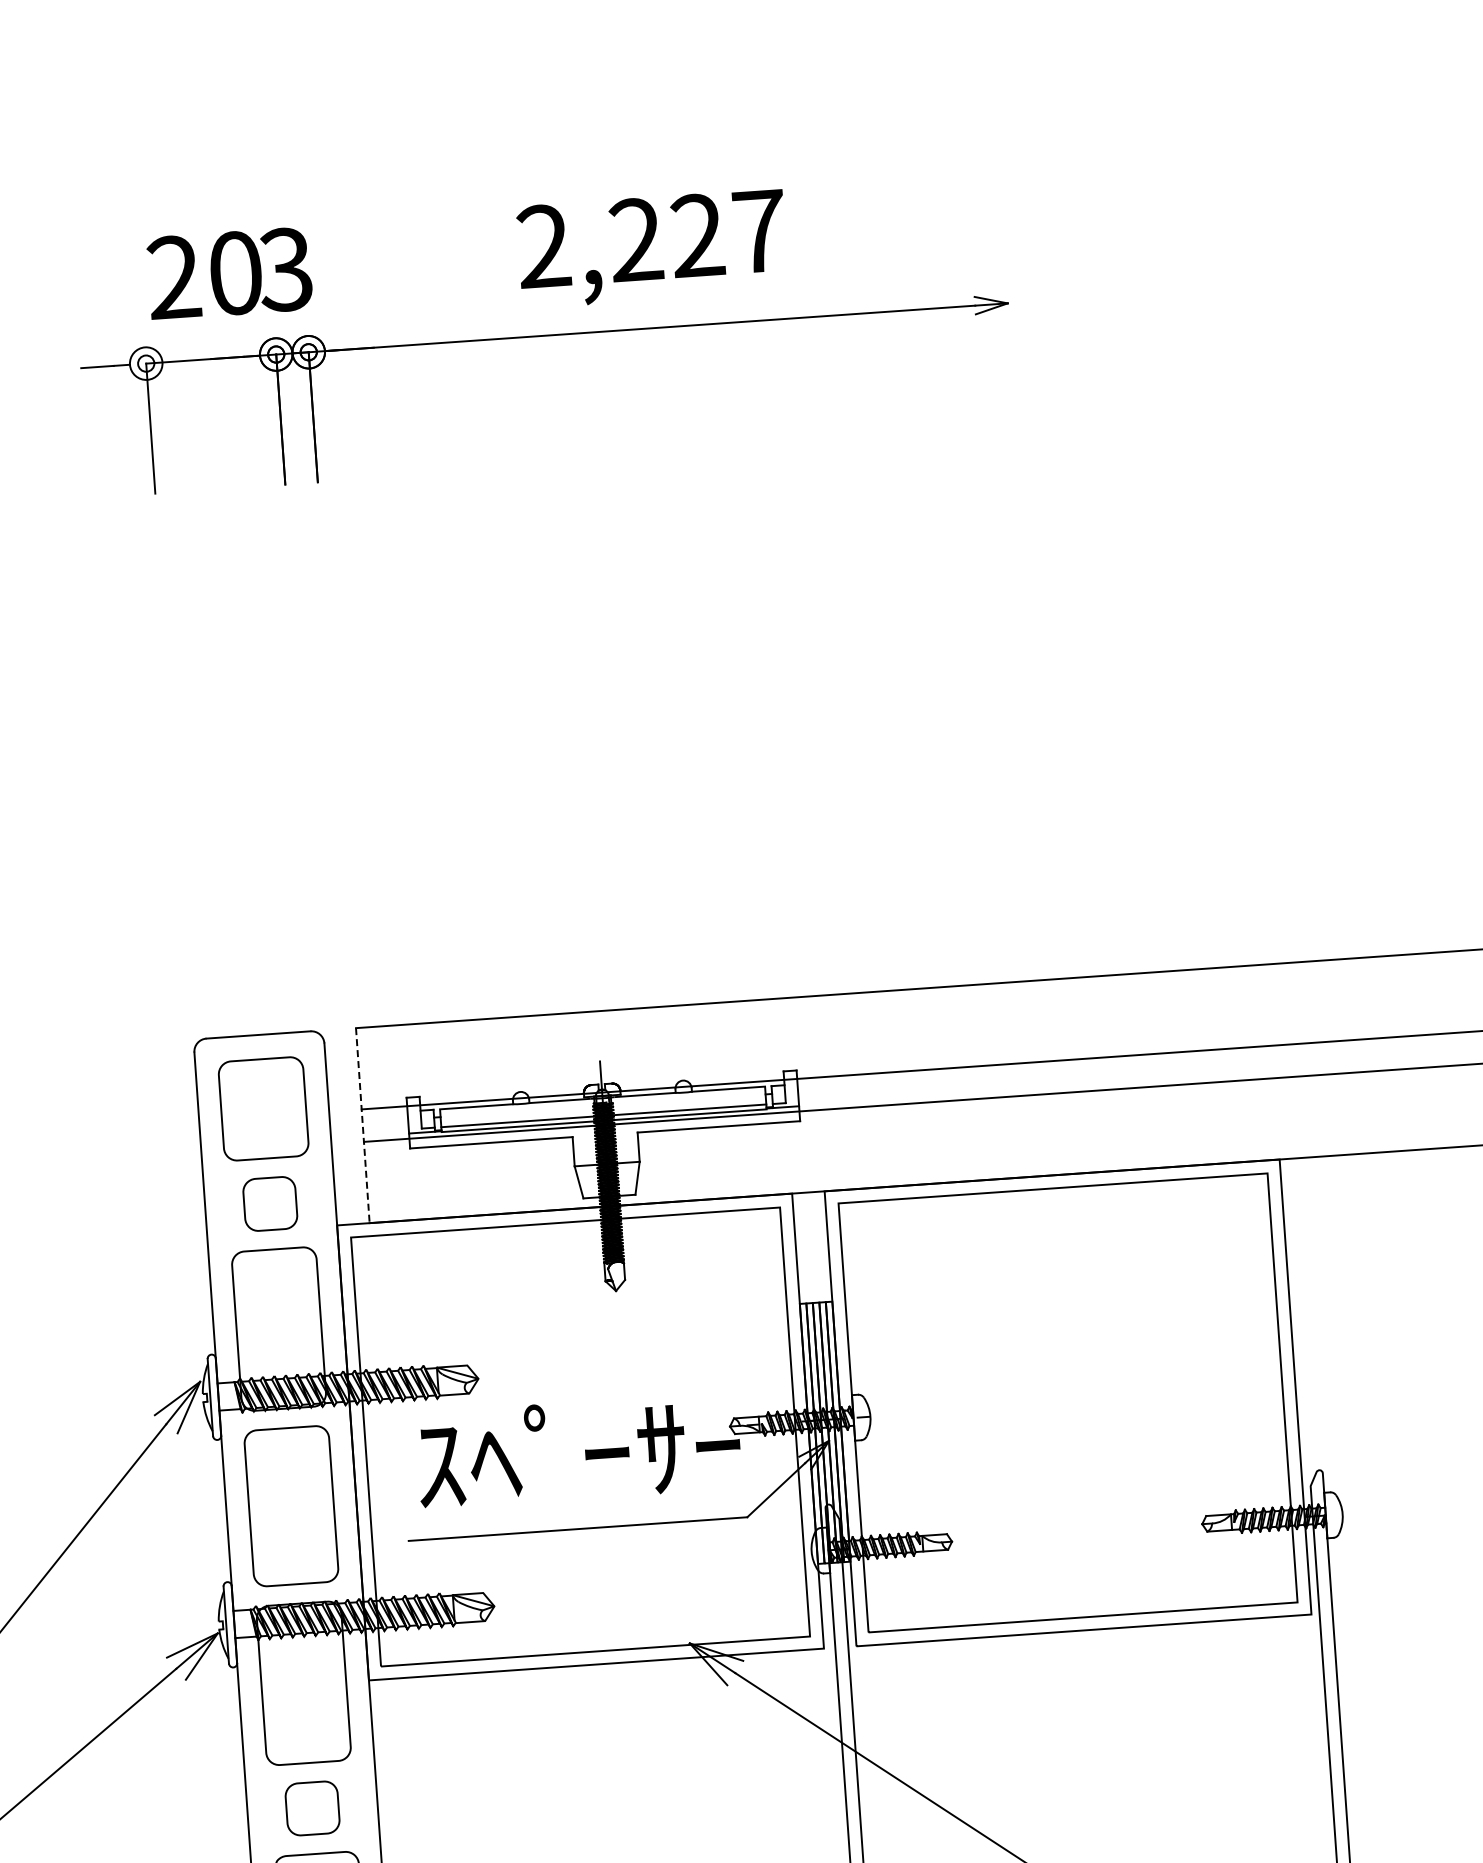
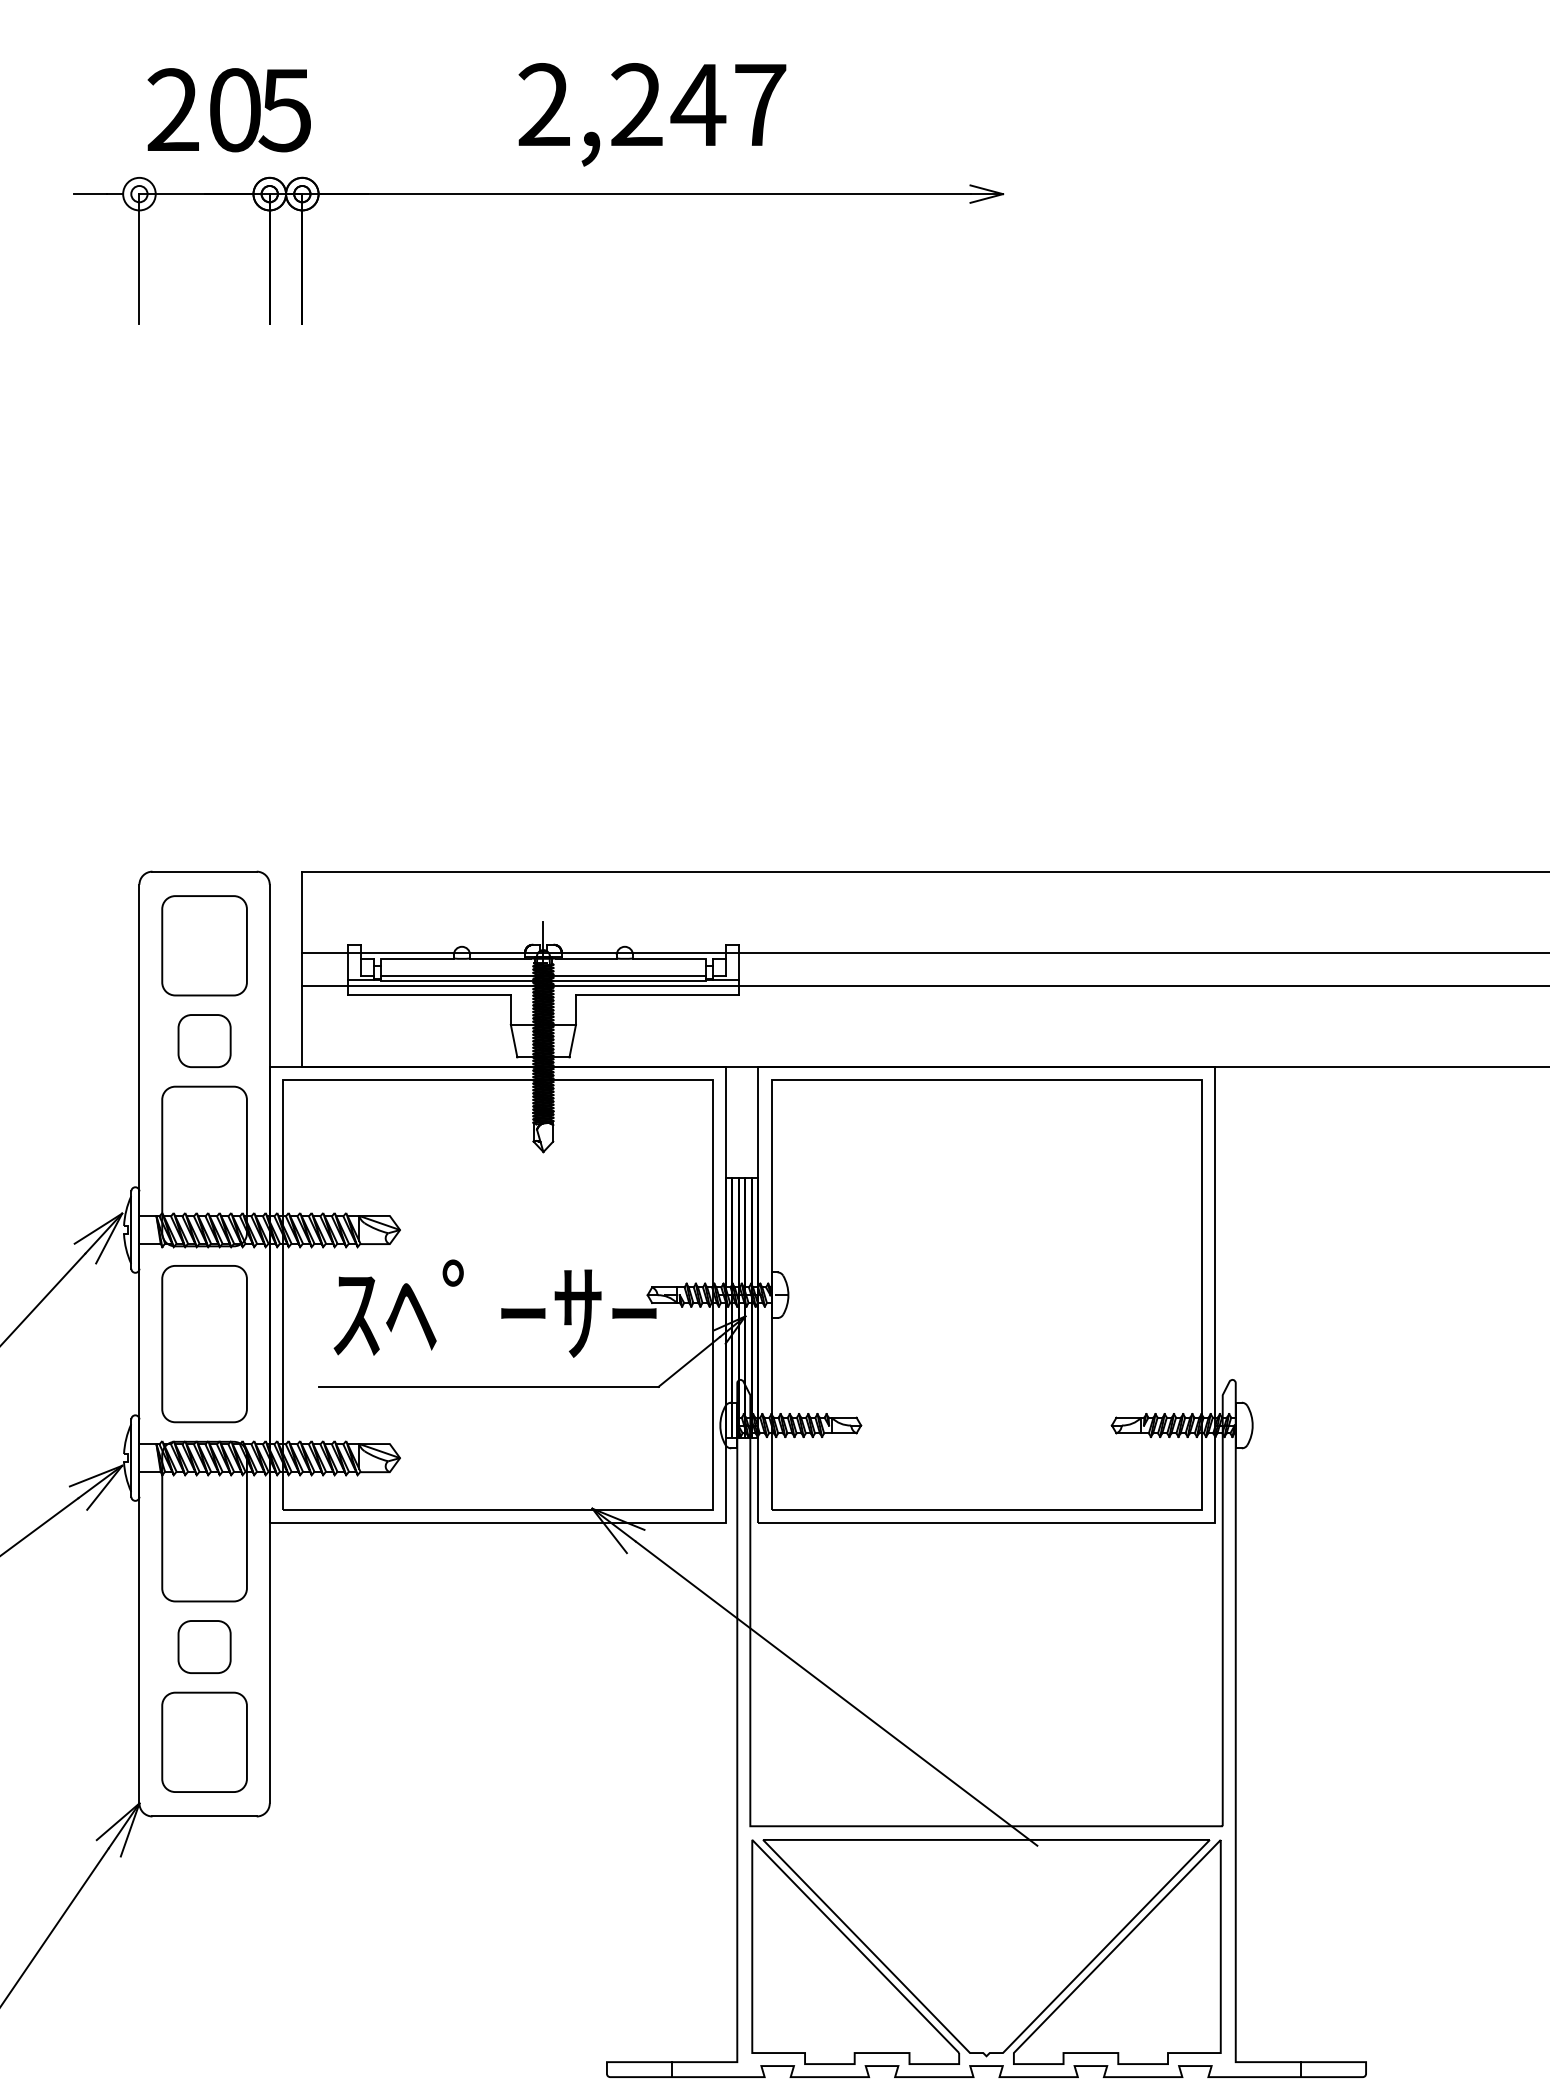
text: (697, 235) -> (698, 104), 2,227 -> 2,247
text: (285, 269) -> (284, 109), 3 -> 5
line: (362, 1125) -> (302, 969), dashed -> solid

